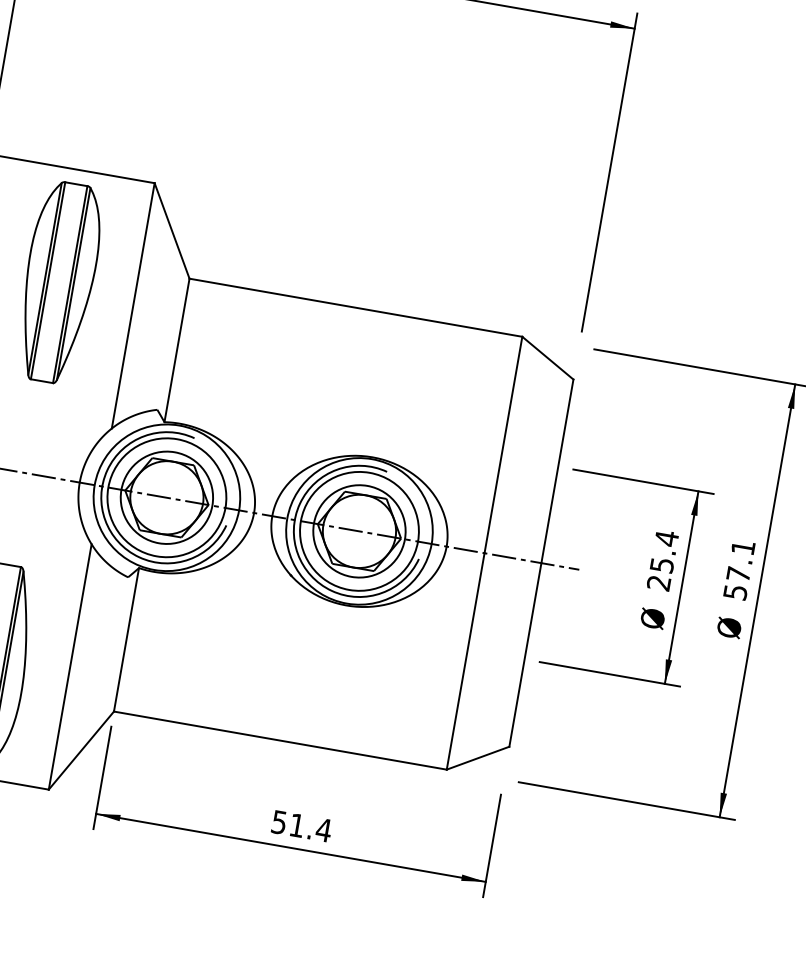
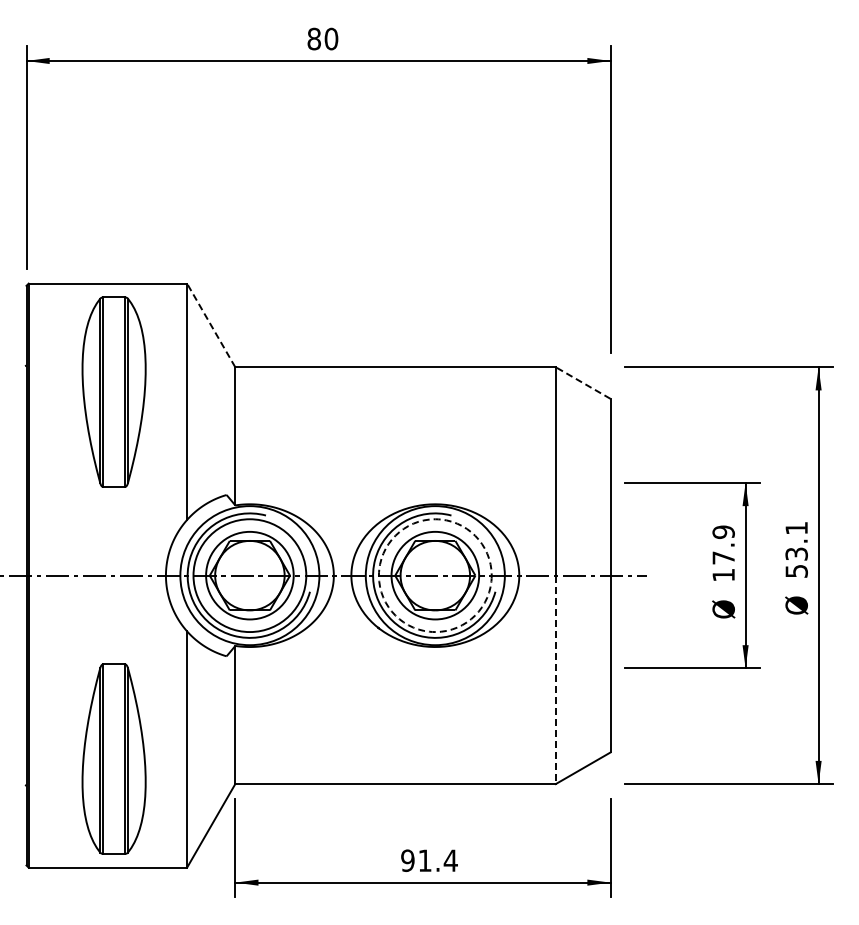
line: (171, 230) -> (210, 325), solid -> dashed
line: (548, 358) -> (583, 383), solid -> dashed
circle: (358, 531) -> (434, 575), solid -> dashed
text: (662, 560) -> (723, 553), 25.4 -> 17.9
text: (738, 573) -> (796, 553), 57.1 -> 53.1
line: (465, 662) -> (555, 680), solid -> dashed
text: (278, 822) -> (407, 860), 51.4 -> 91.4

